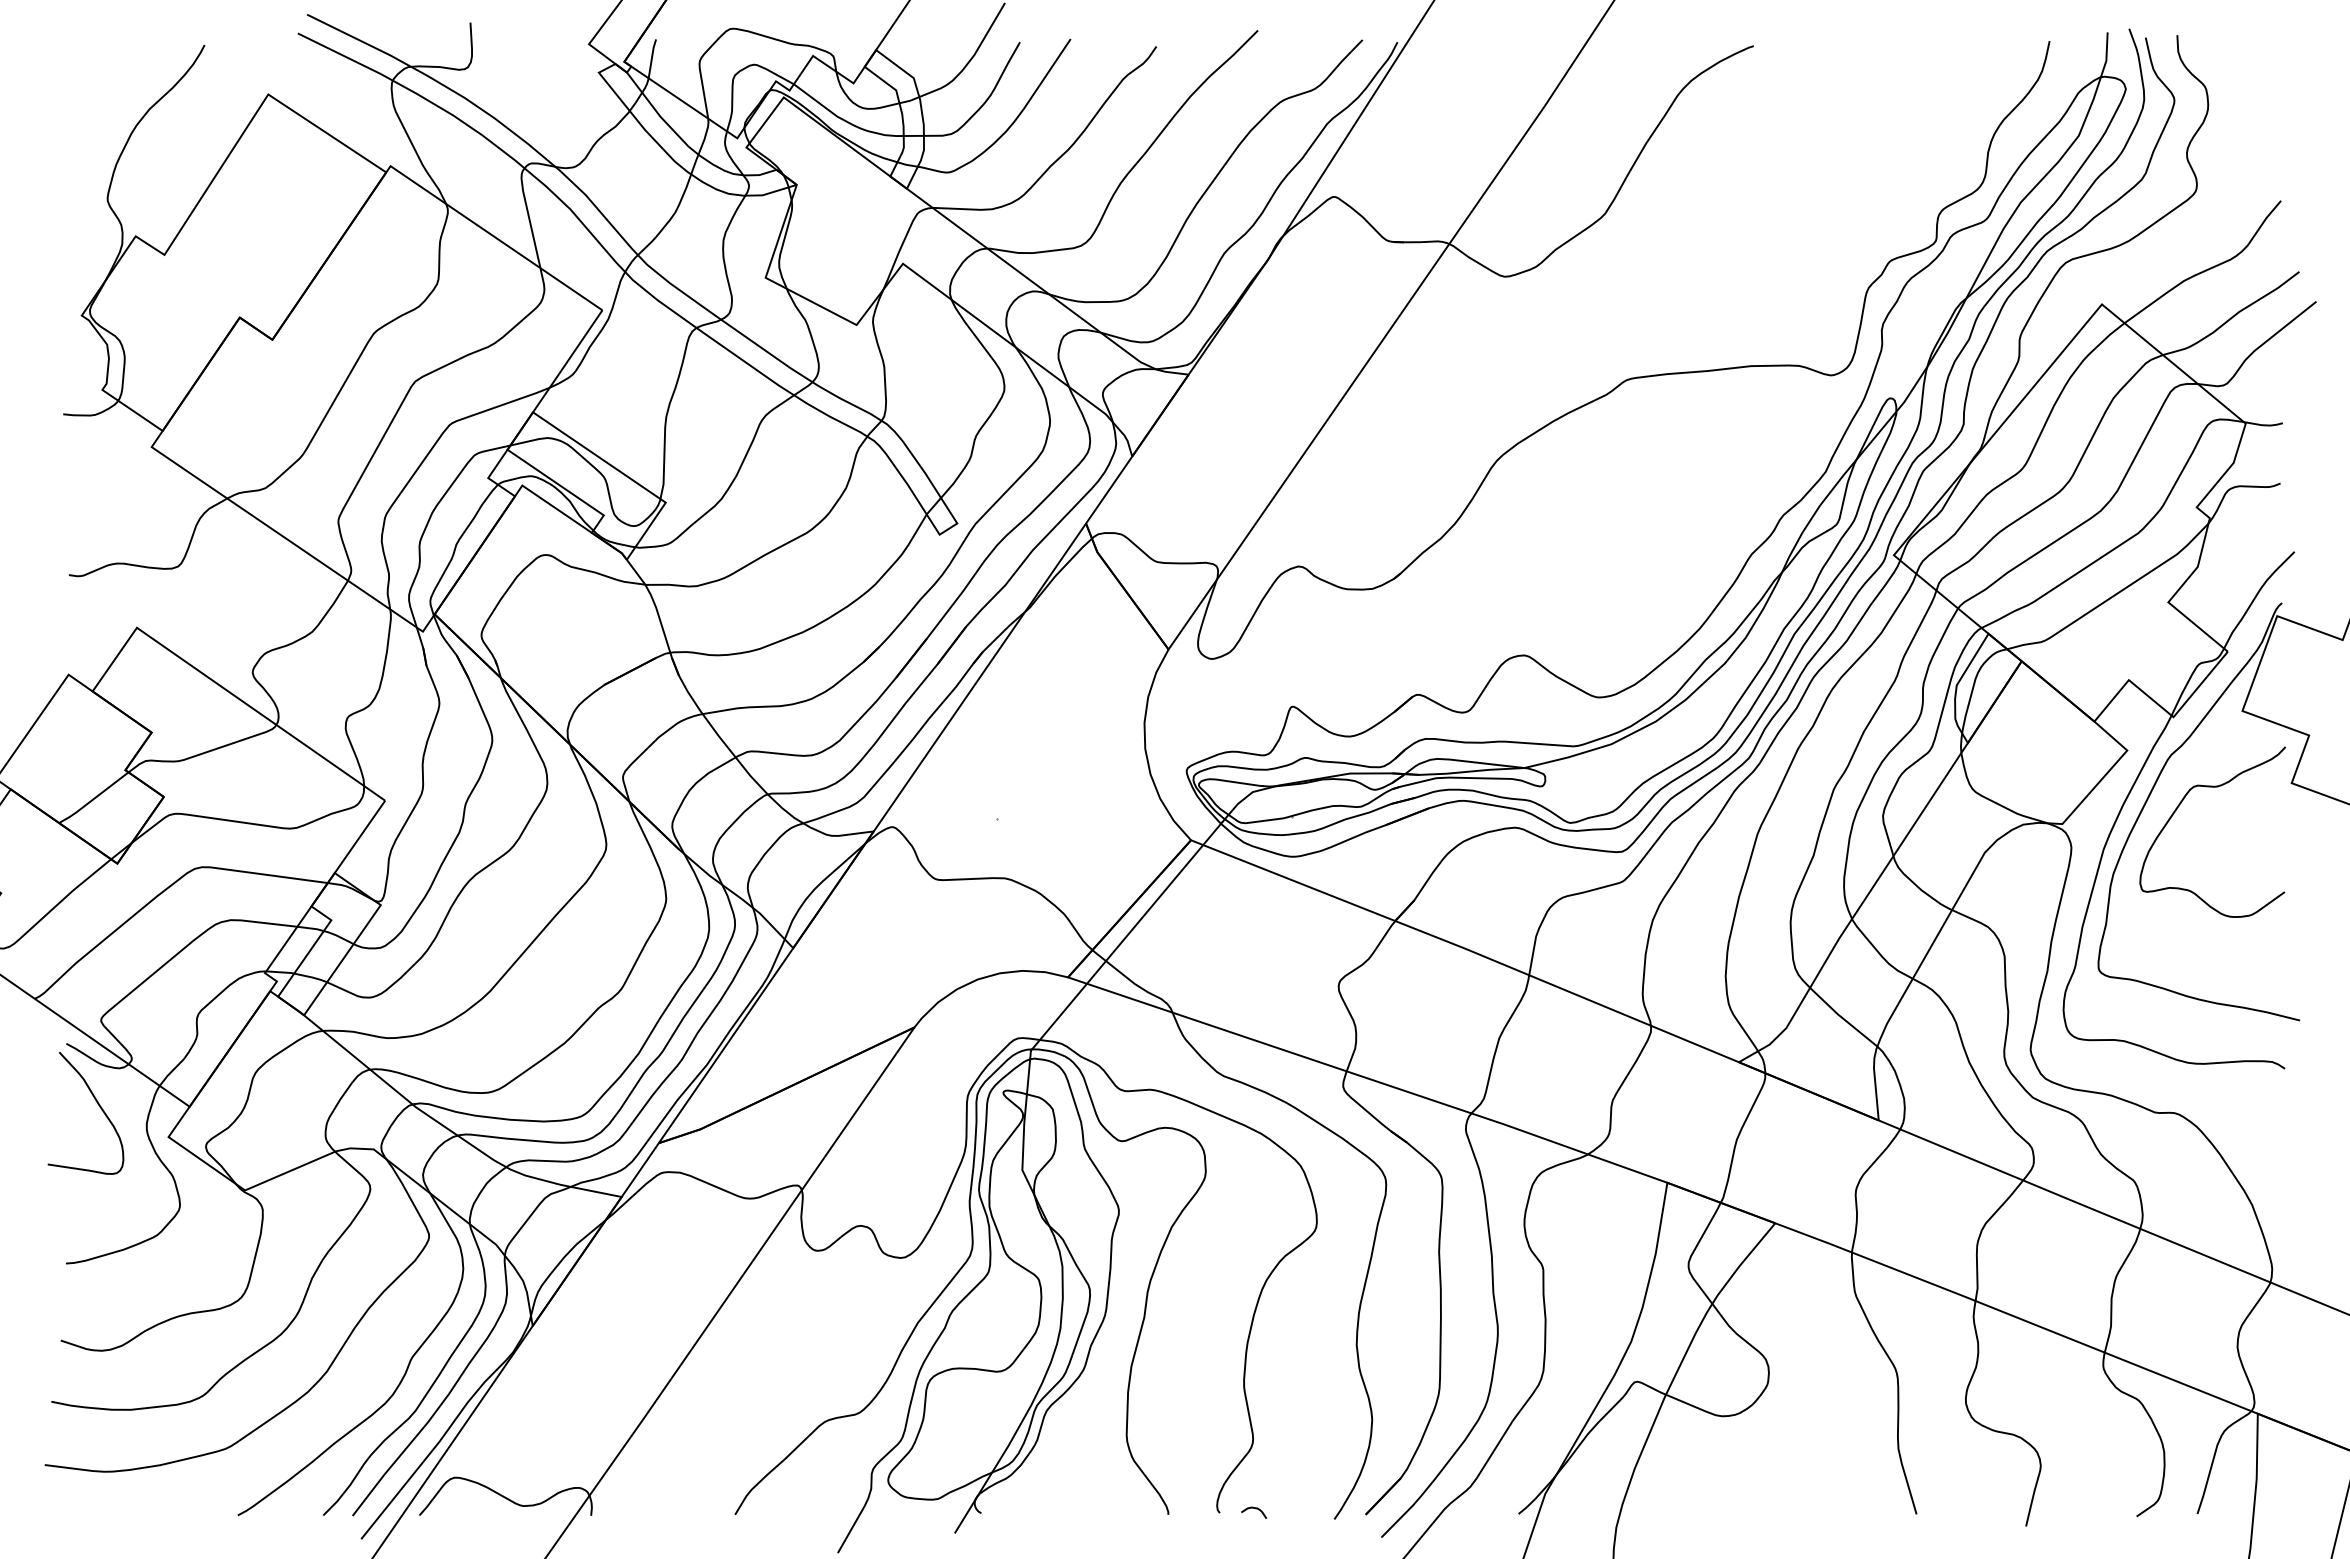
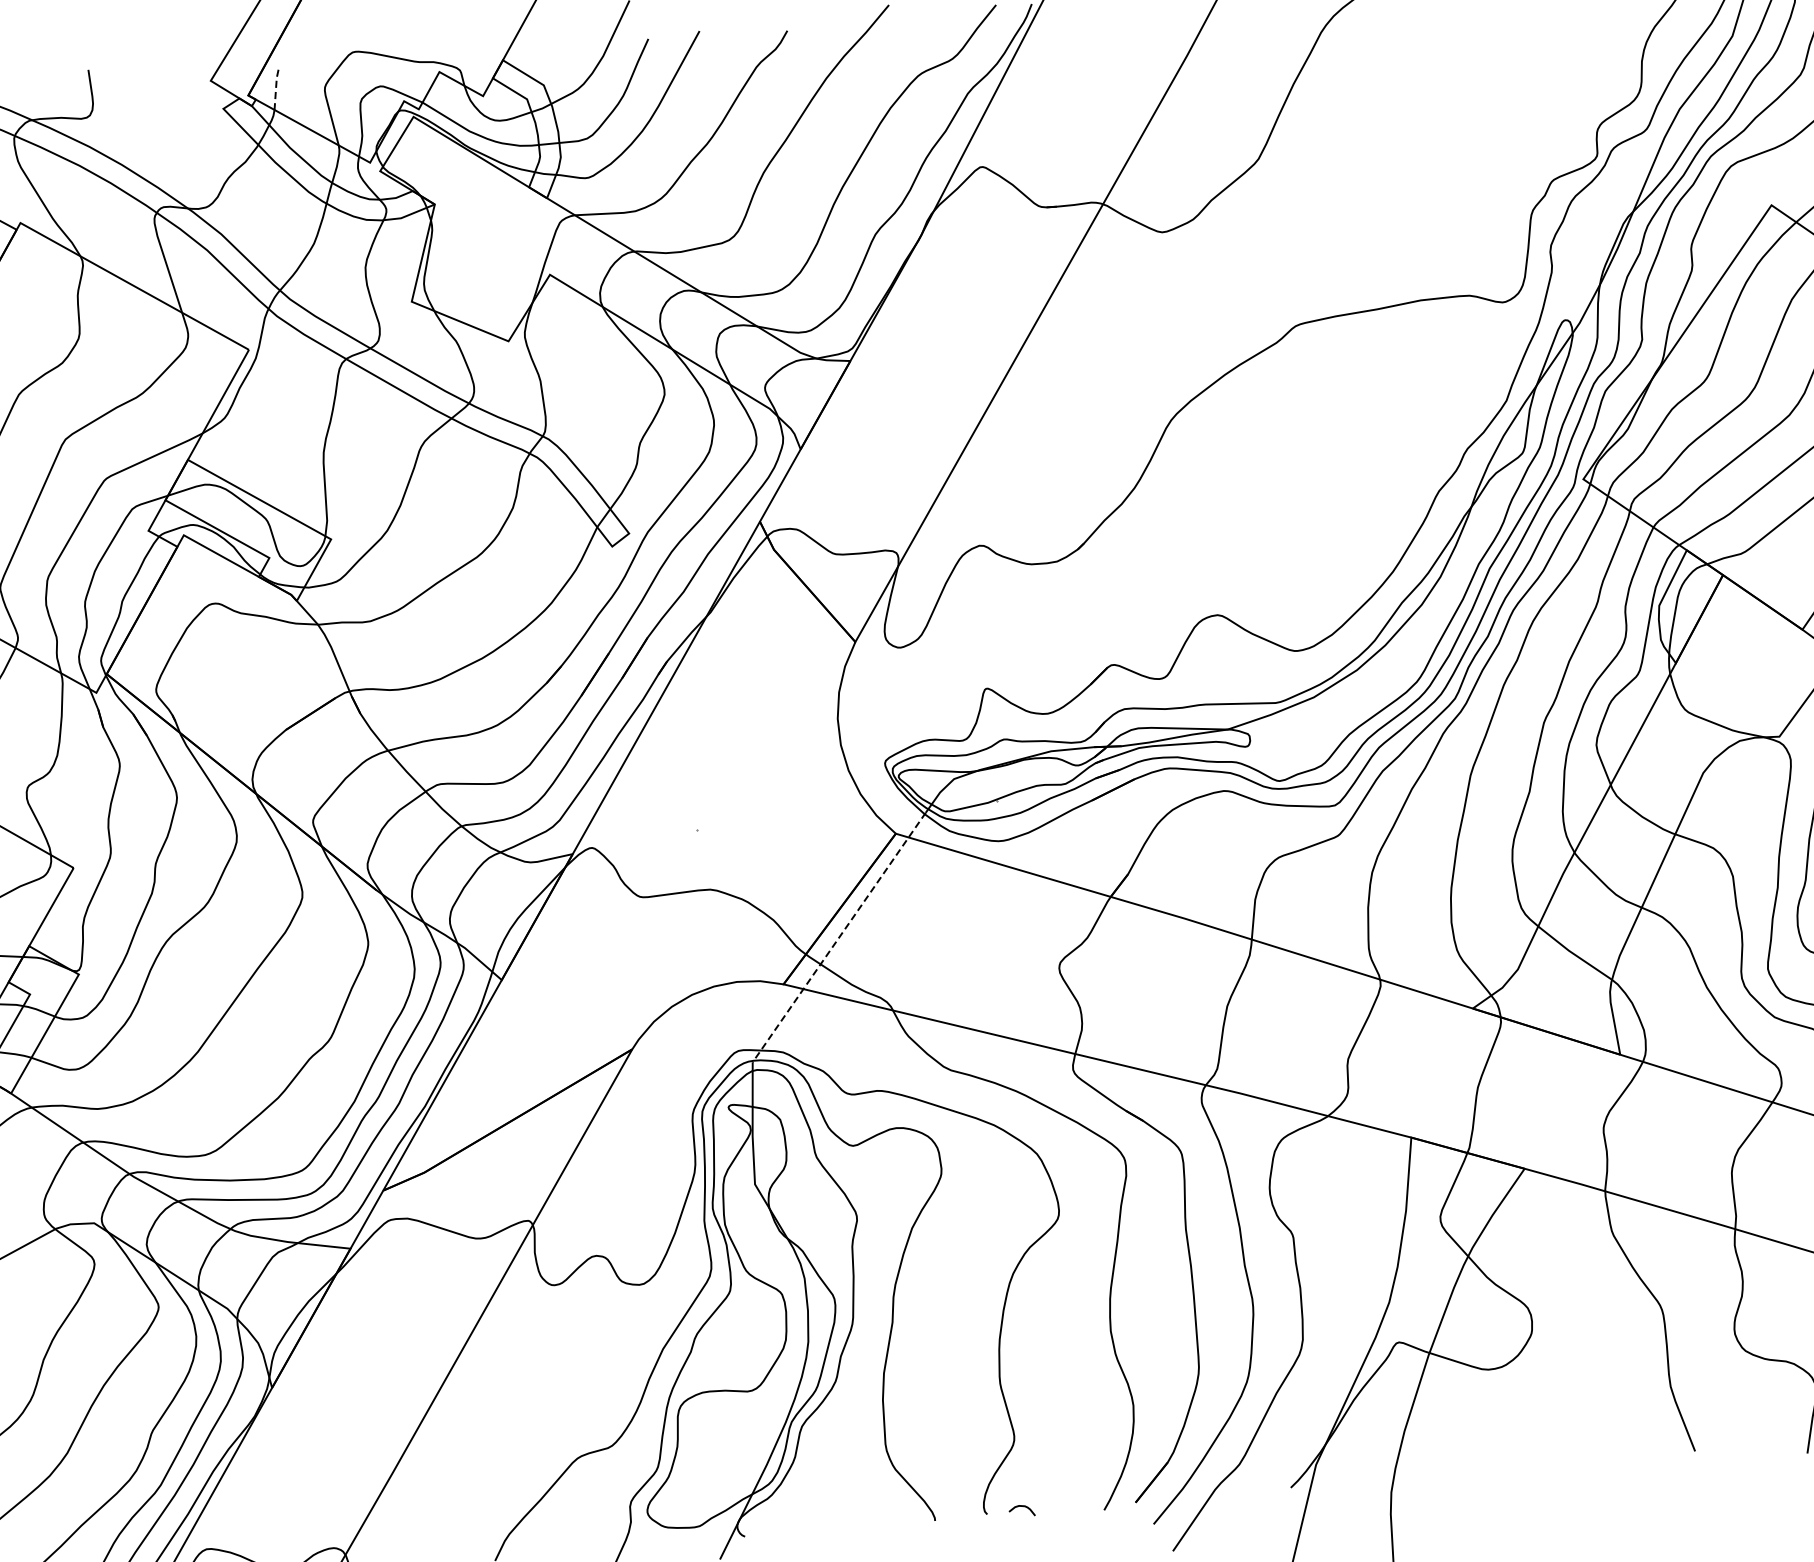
line: (651, 58) -> (275, 89), solid -> dashed
line: (1126, 936) -> (839, 937), solid -> dashed

